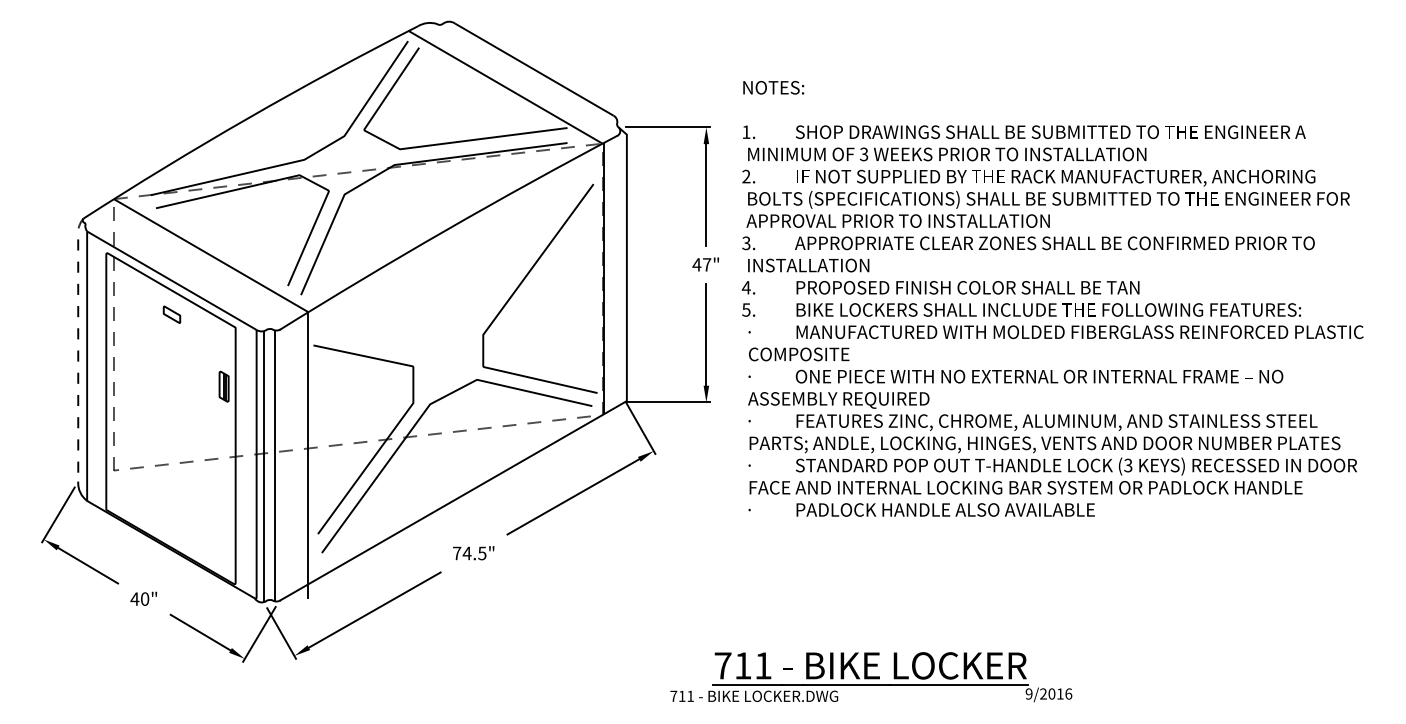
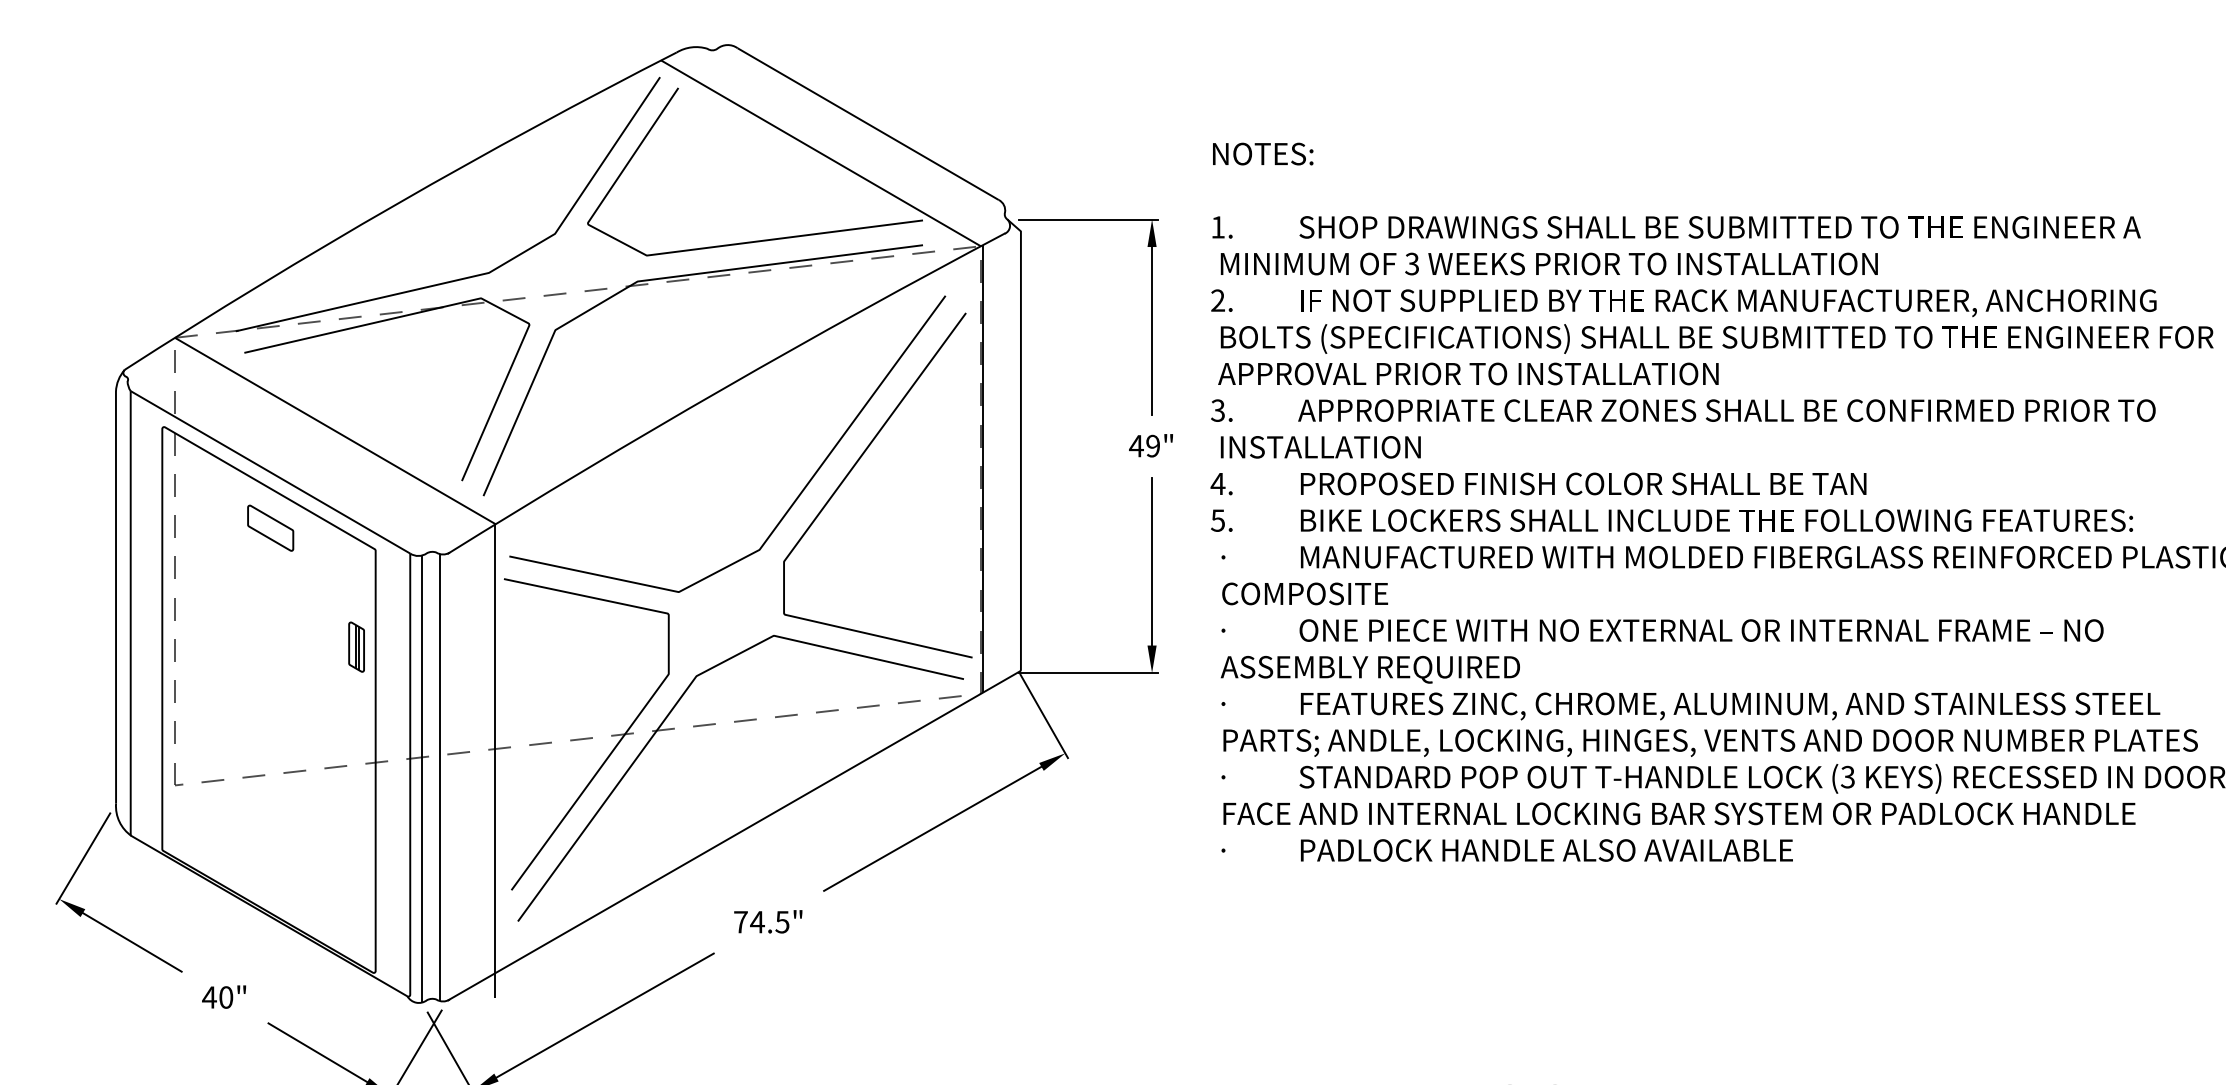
text: (706, 264) -> (1152, 445), 47" -> 49"
curve: (490, 295) -> (796, 496), added
part: (171, 314) -> (269, 528), size x1.67
line: (78, 346) -> (116, 580), dashed -> solid

